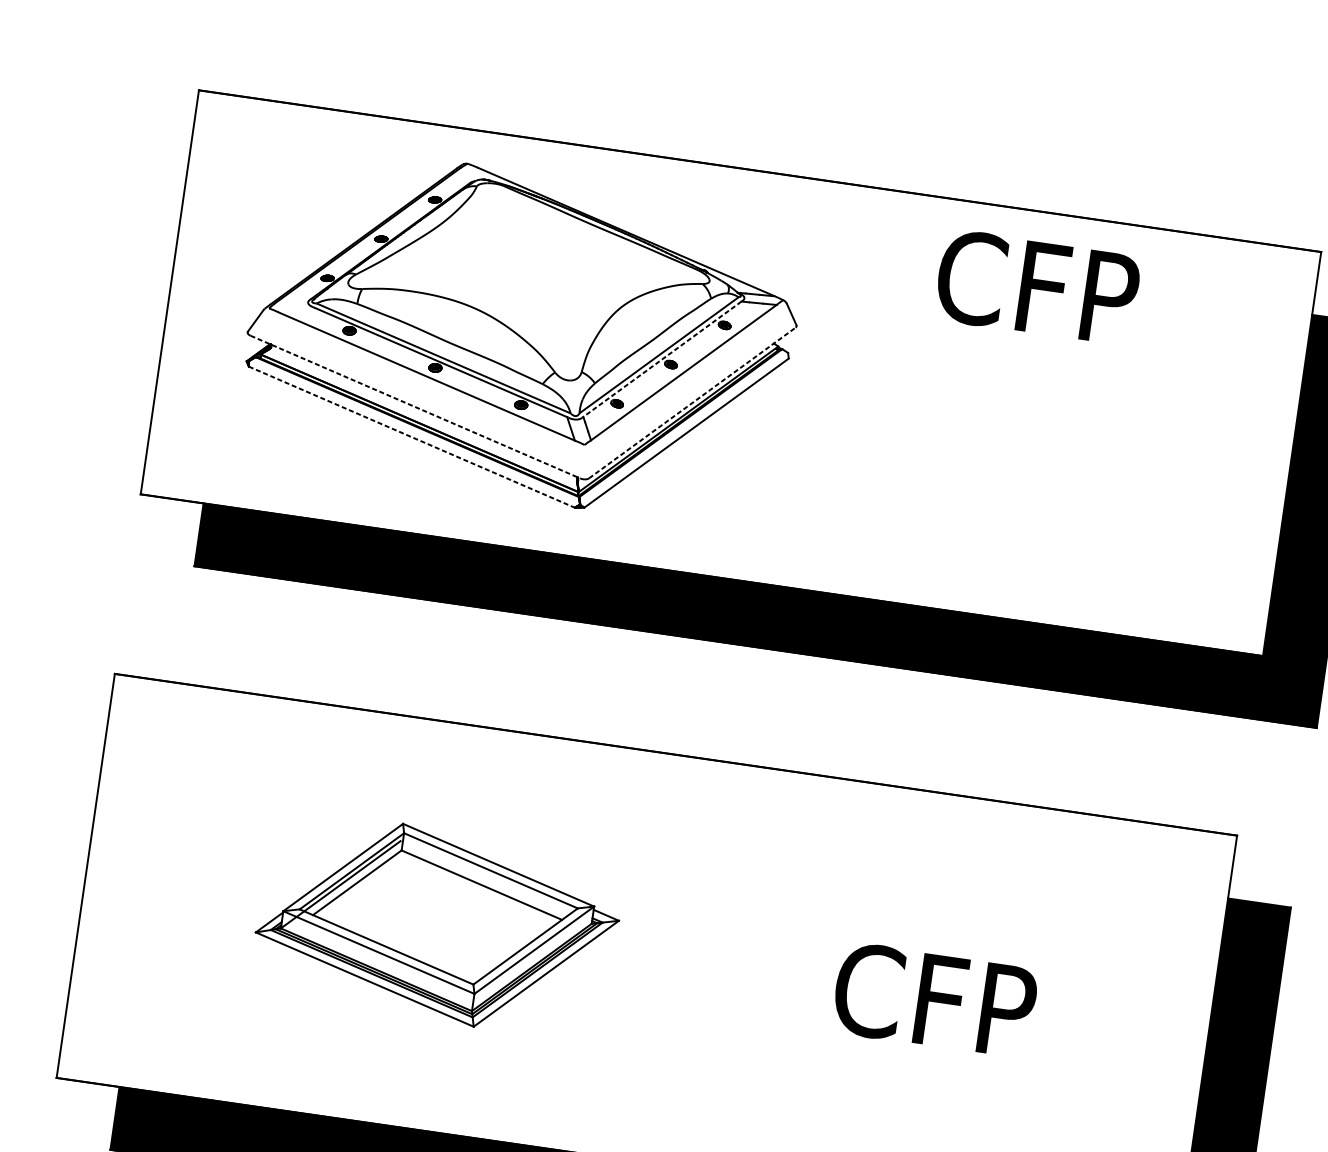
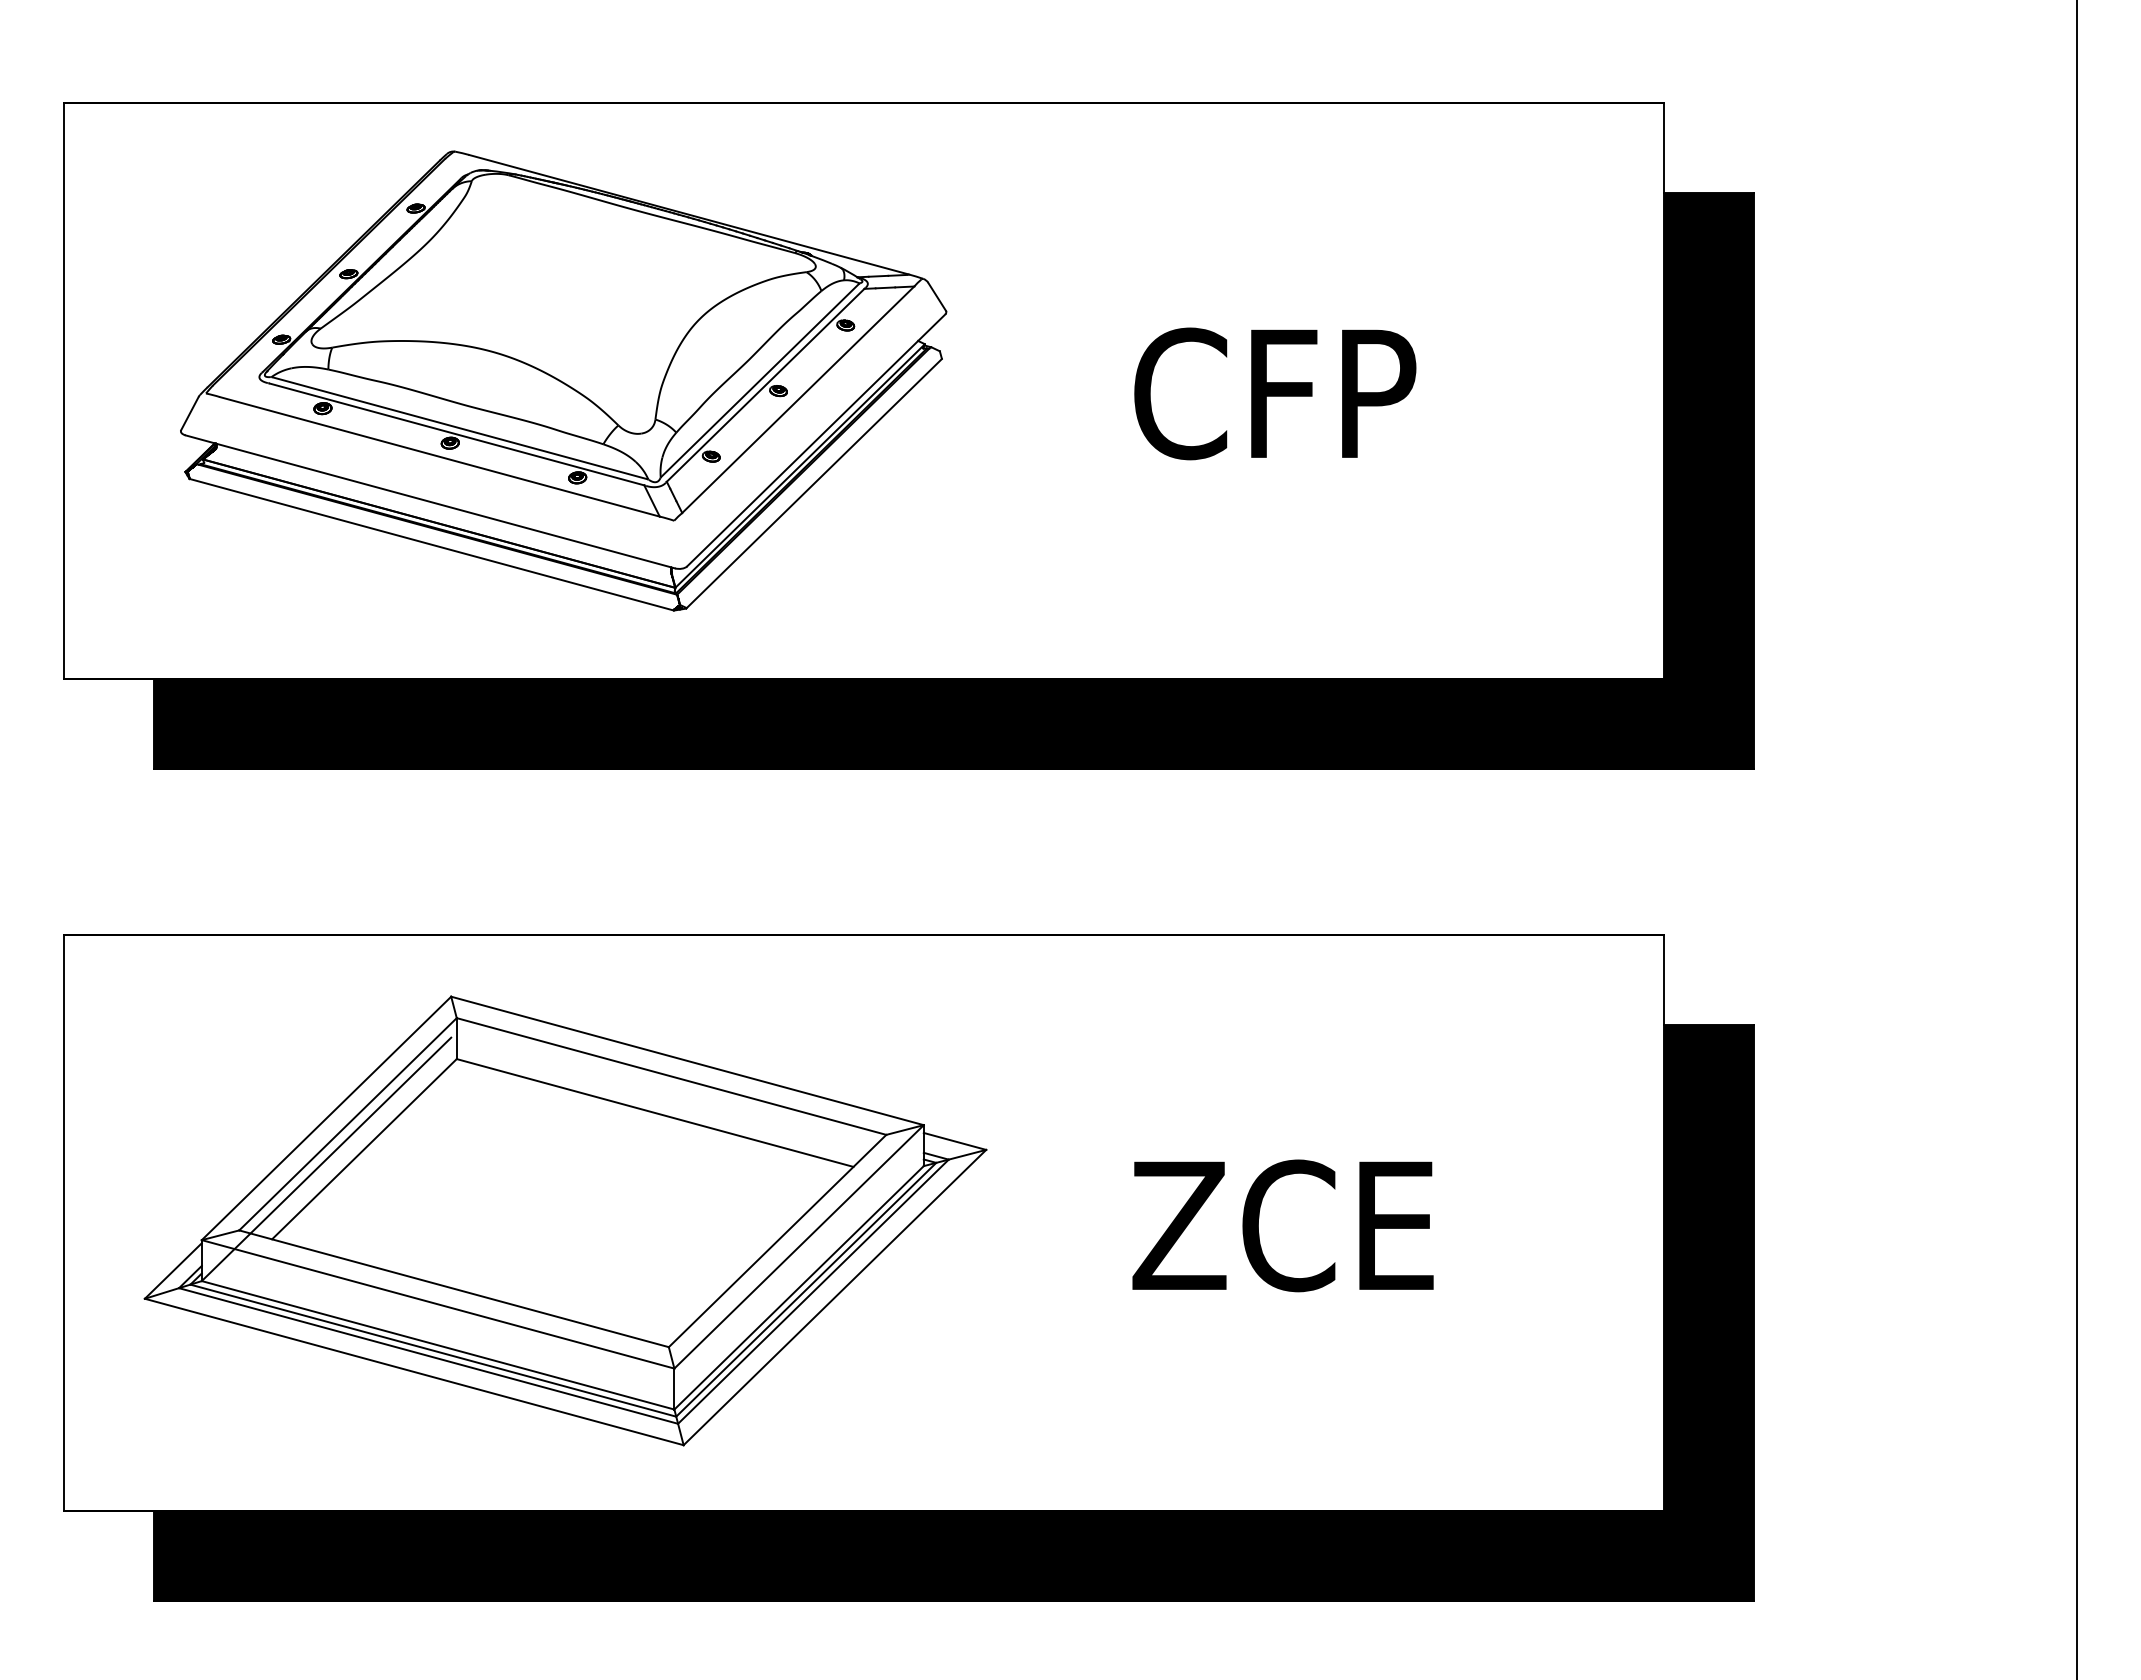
text: (1037, 287) -> (1275, 393), moved
line: (662, 359) -> (765, 385), dashed -> solid
line: (692, 403) -> (816, 440), dashed -> solid
line: (415, 407) -> (430, 502), dashed -> solid
line: (411, 437) -> (431, 544), dashed -> solid
part: (437, 924) -> (565, 1220), size x1.67
text: (940, 1000) -> (1282, 1225), CFP -> ZCE

